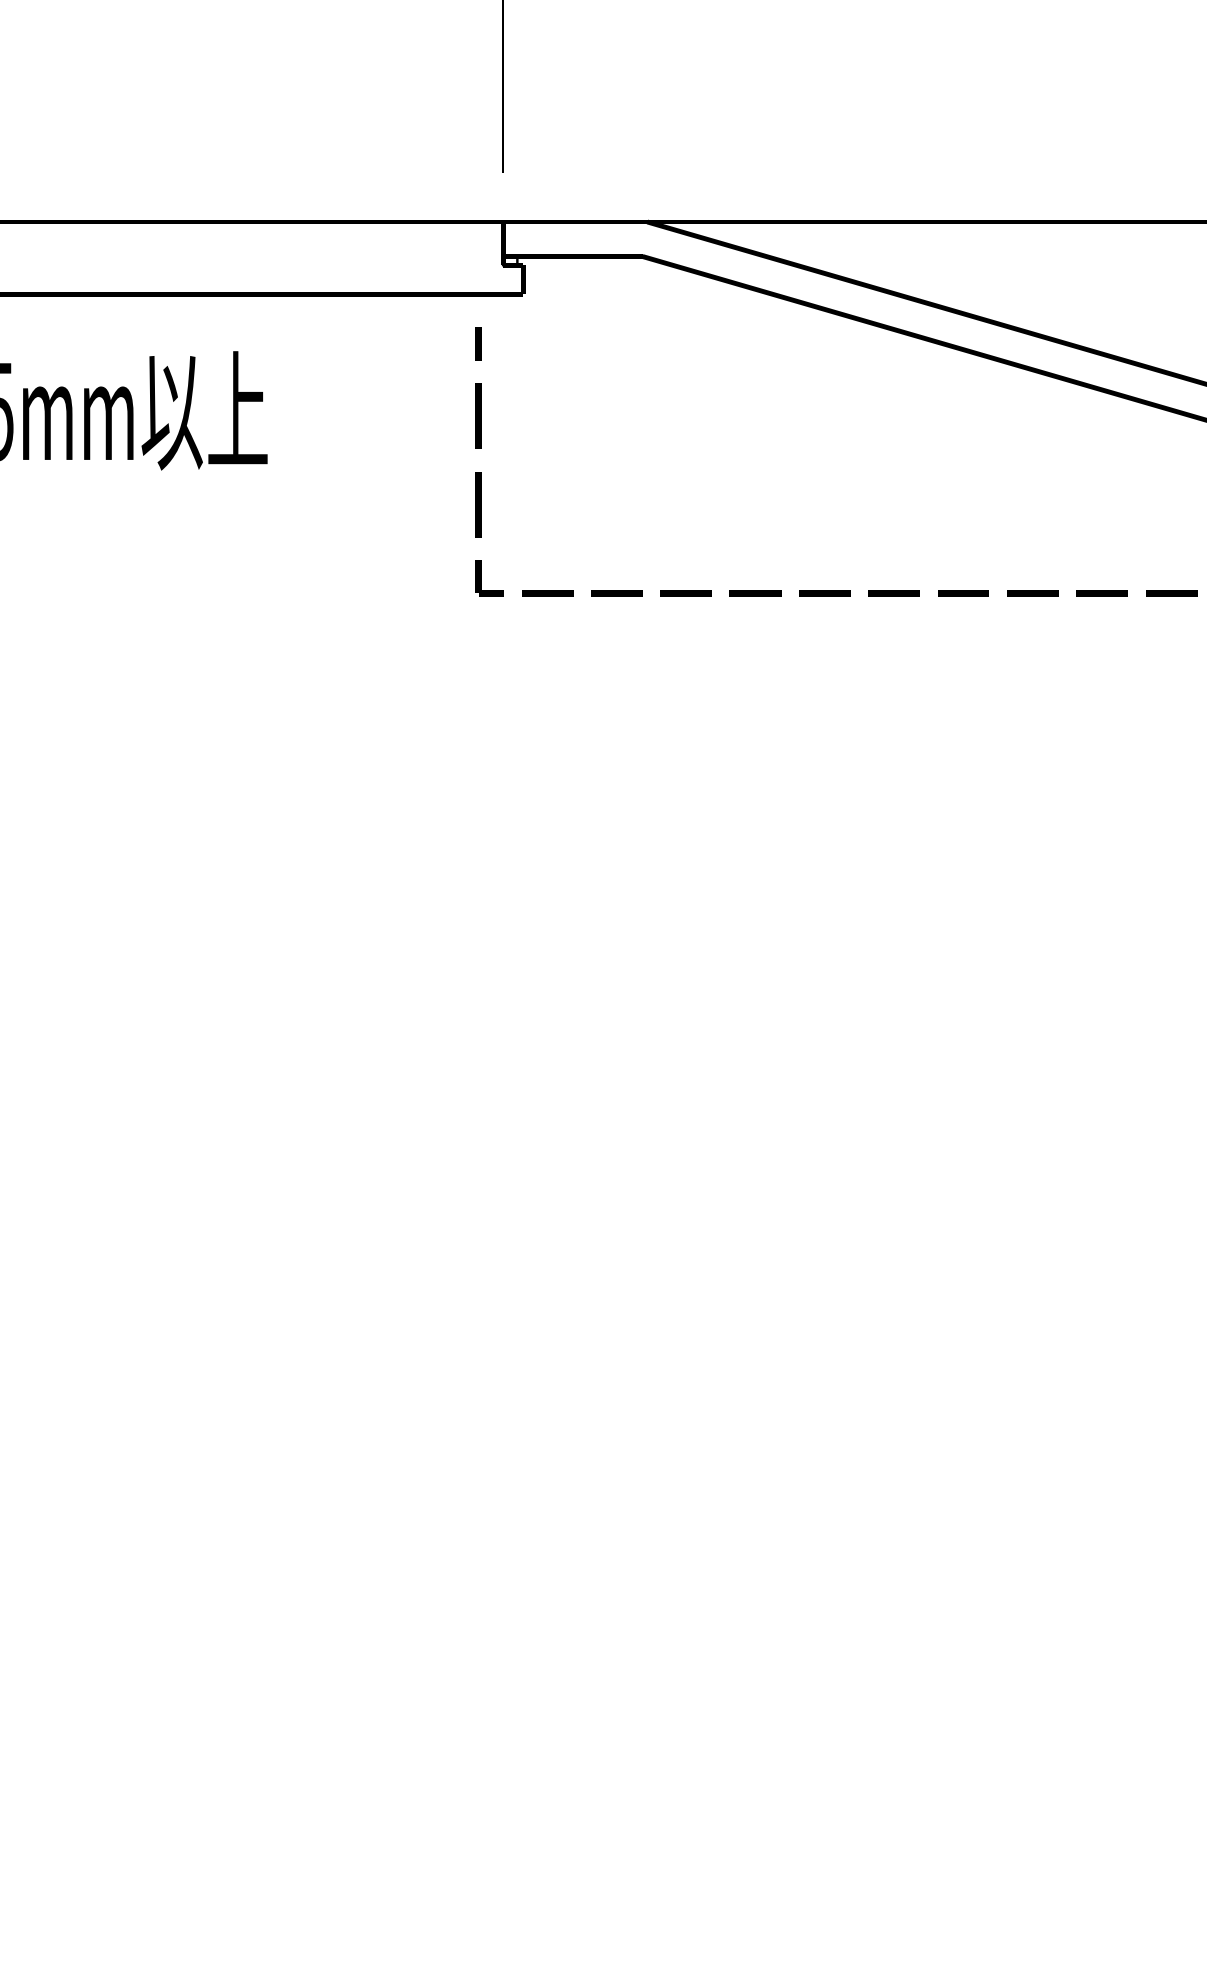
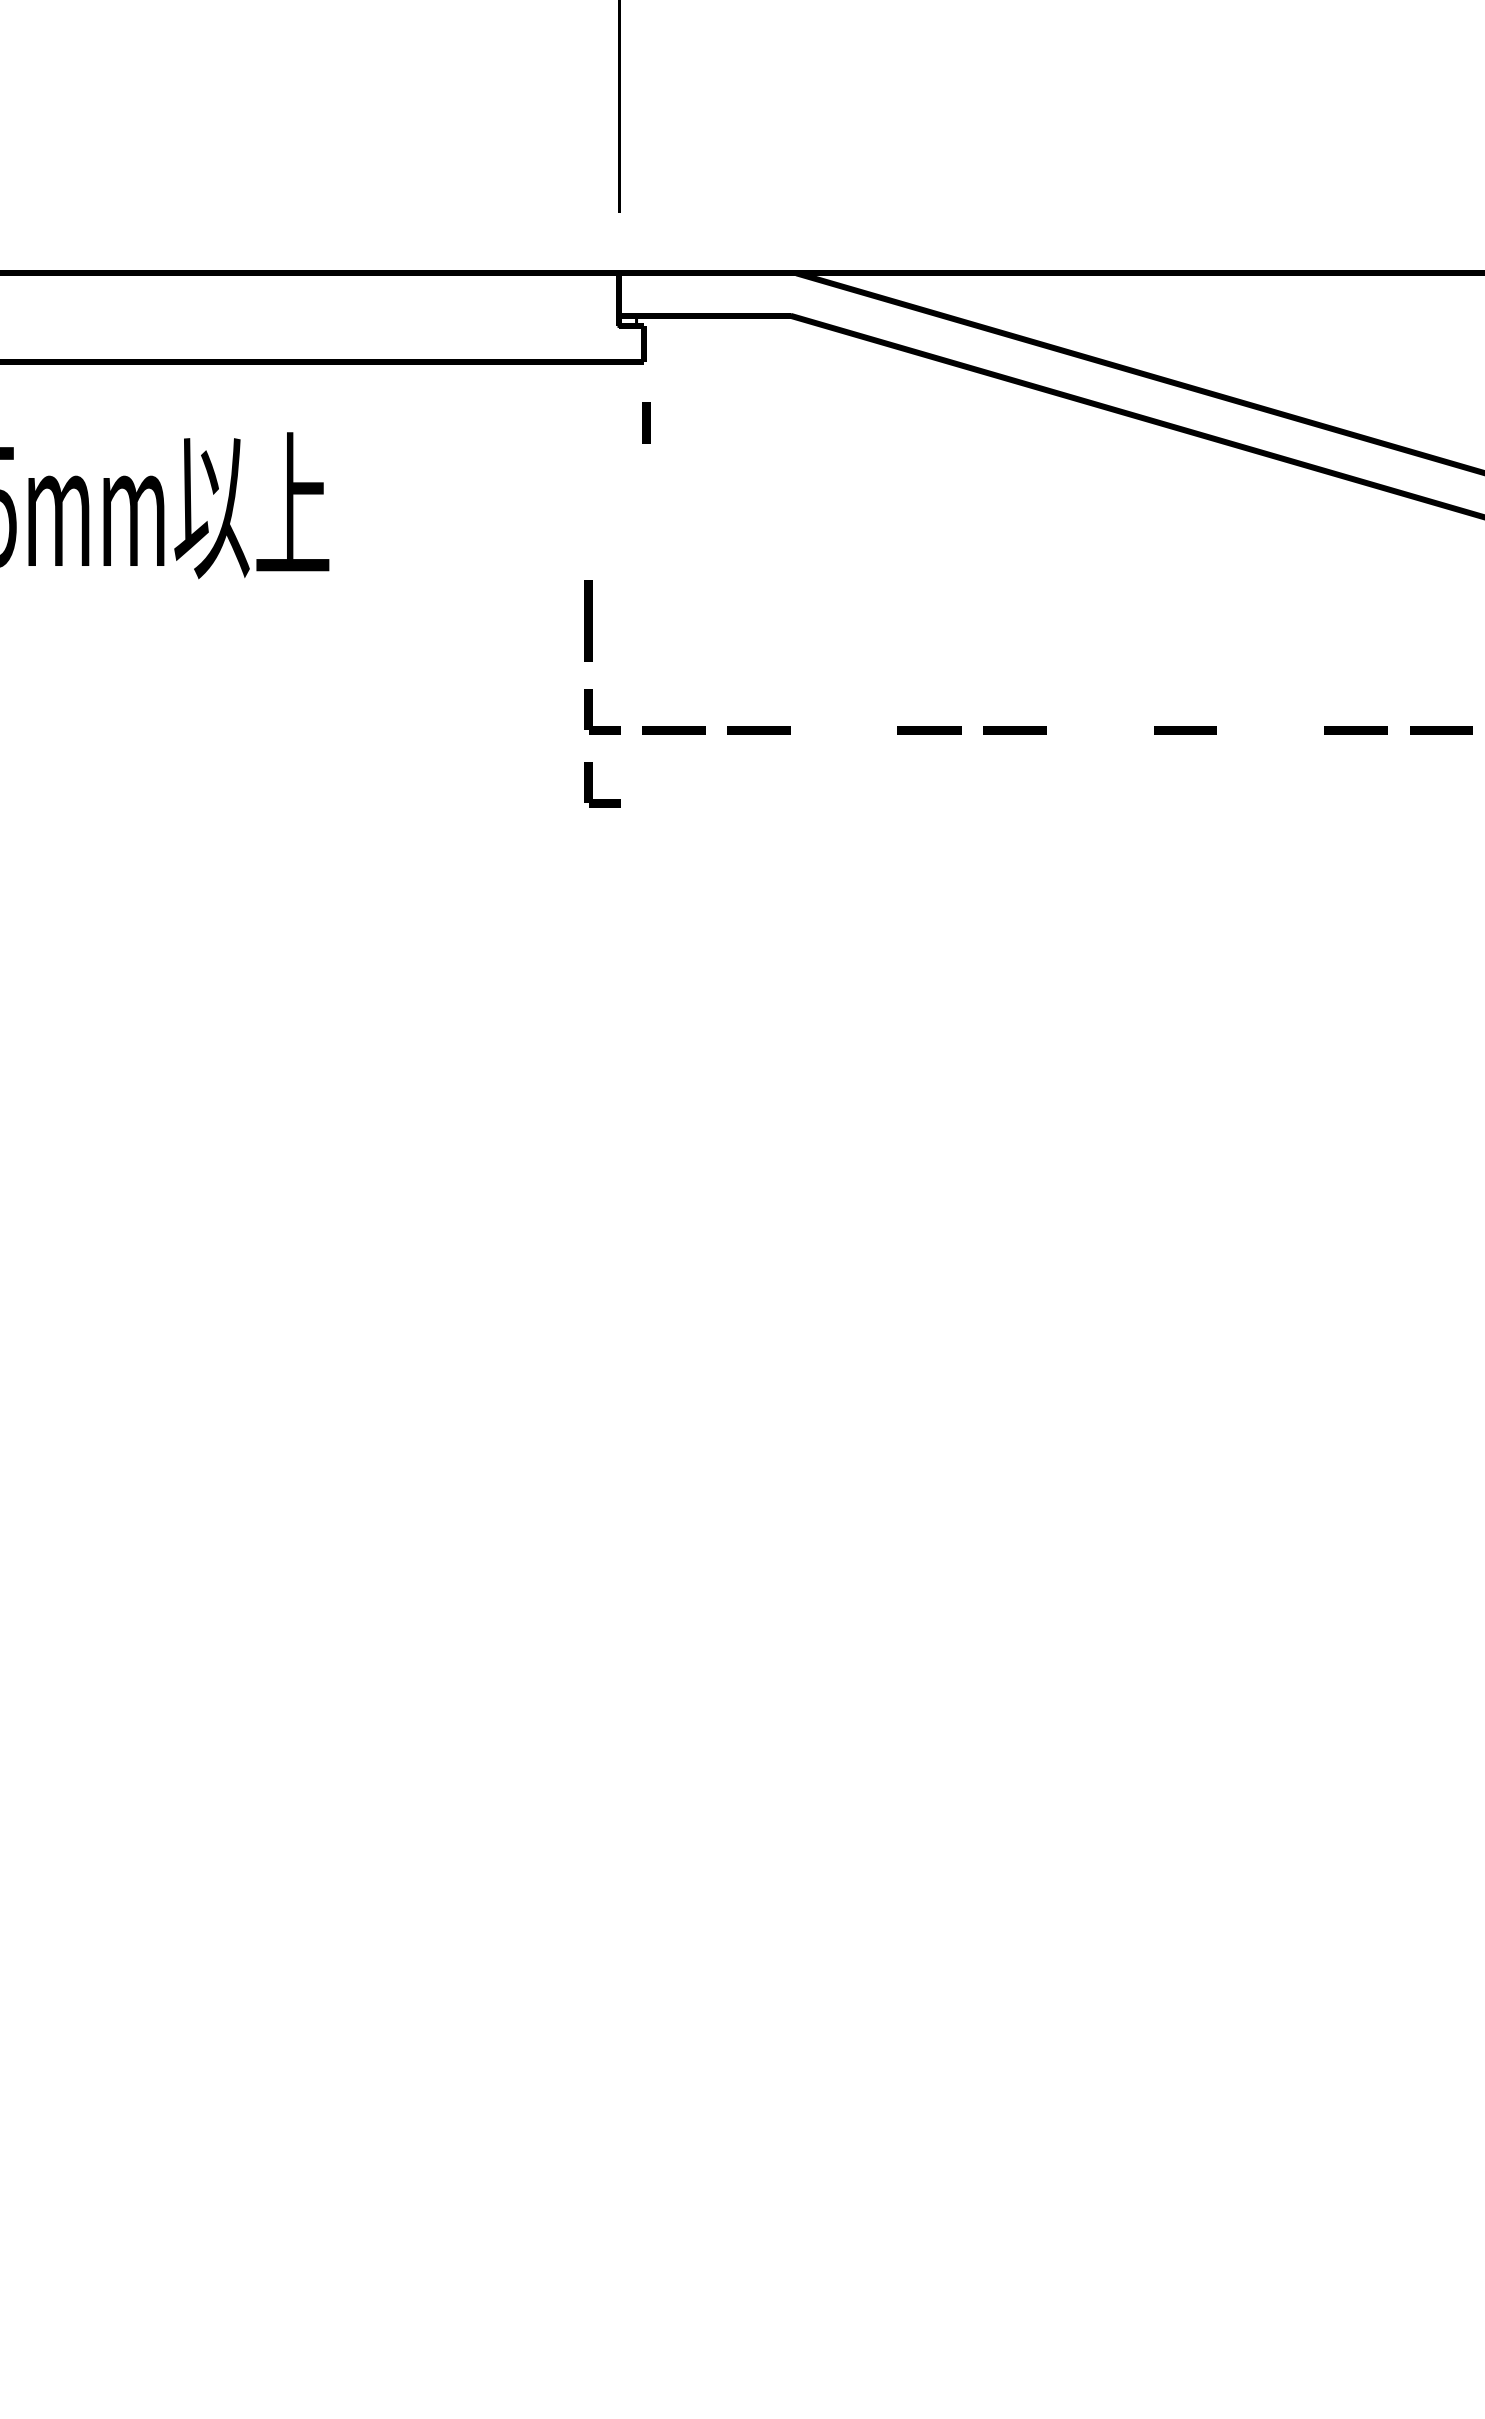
line: (478, 343) -> (646, 422), moved
line: (478, 415) -> (588, 511), removed
line: (685, 593) -> (843, 730), removed
line: (893, 593) -> (1099, 730), removed
line: (1032, 593) -> (1270, 730), removed
part: (481, 637) -> (592, 784), added

